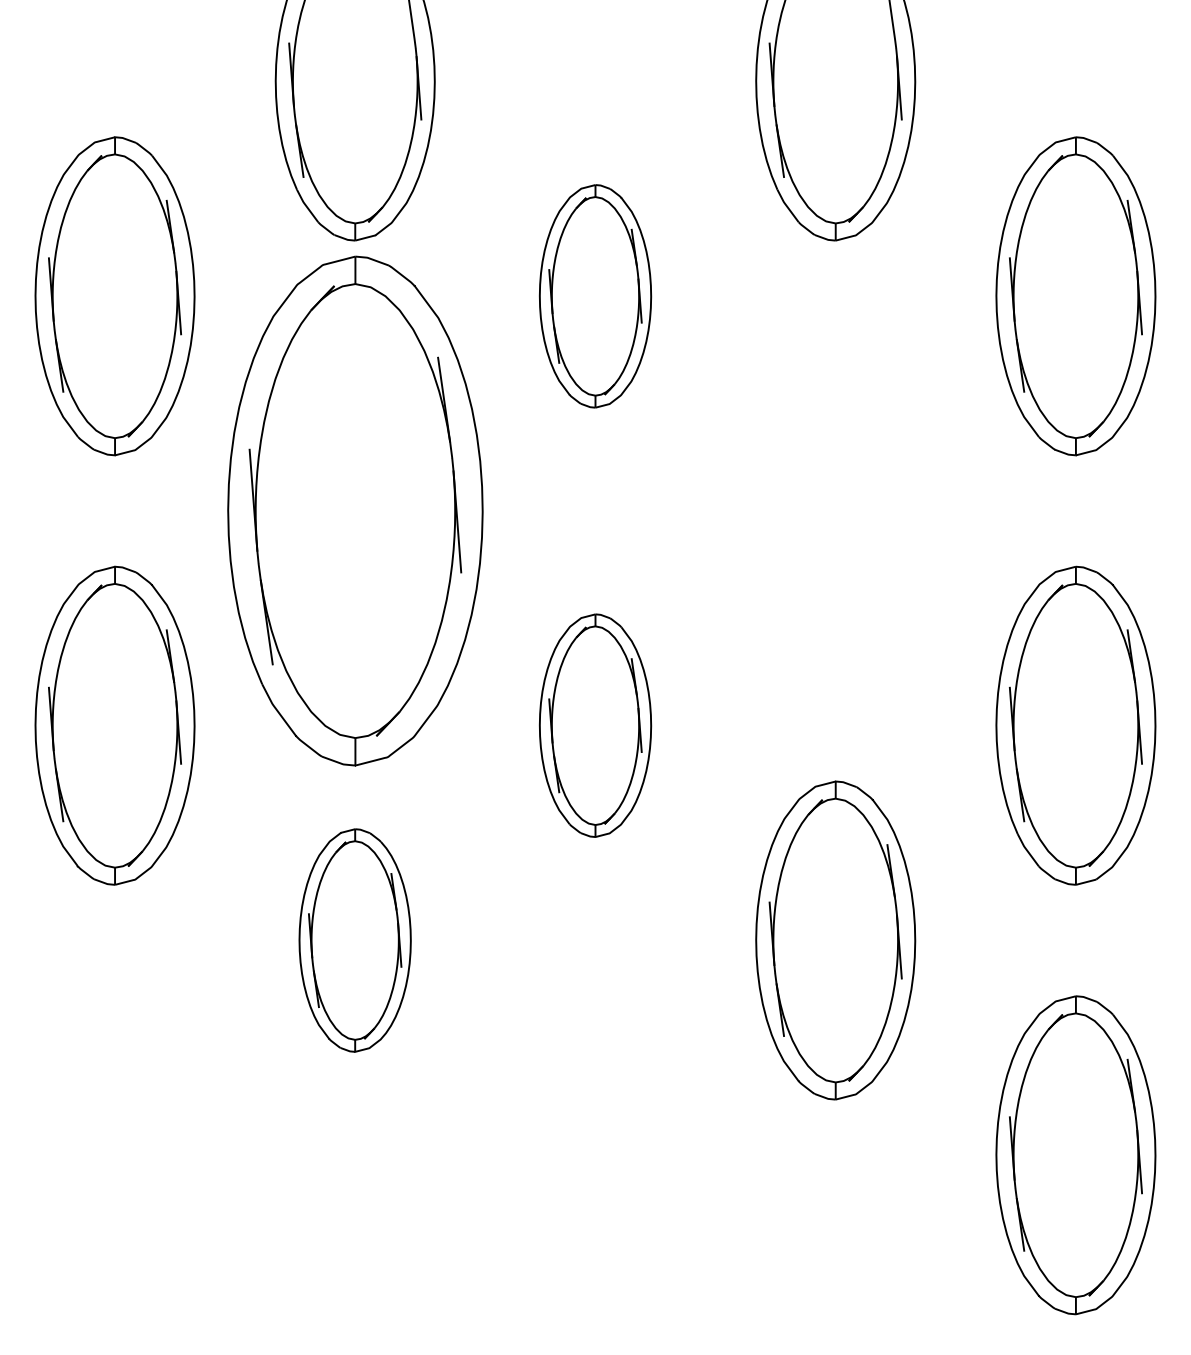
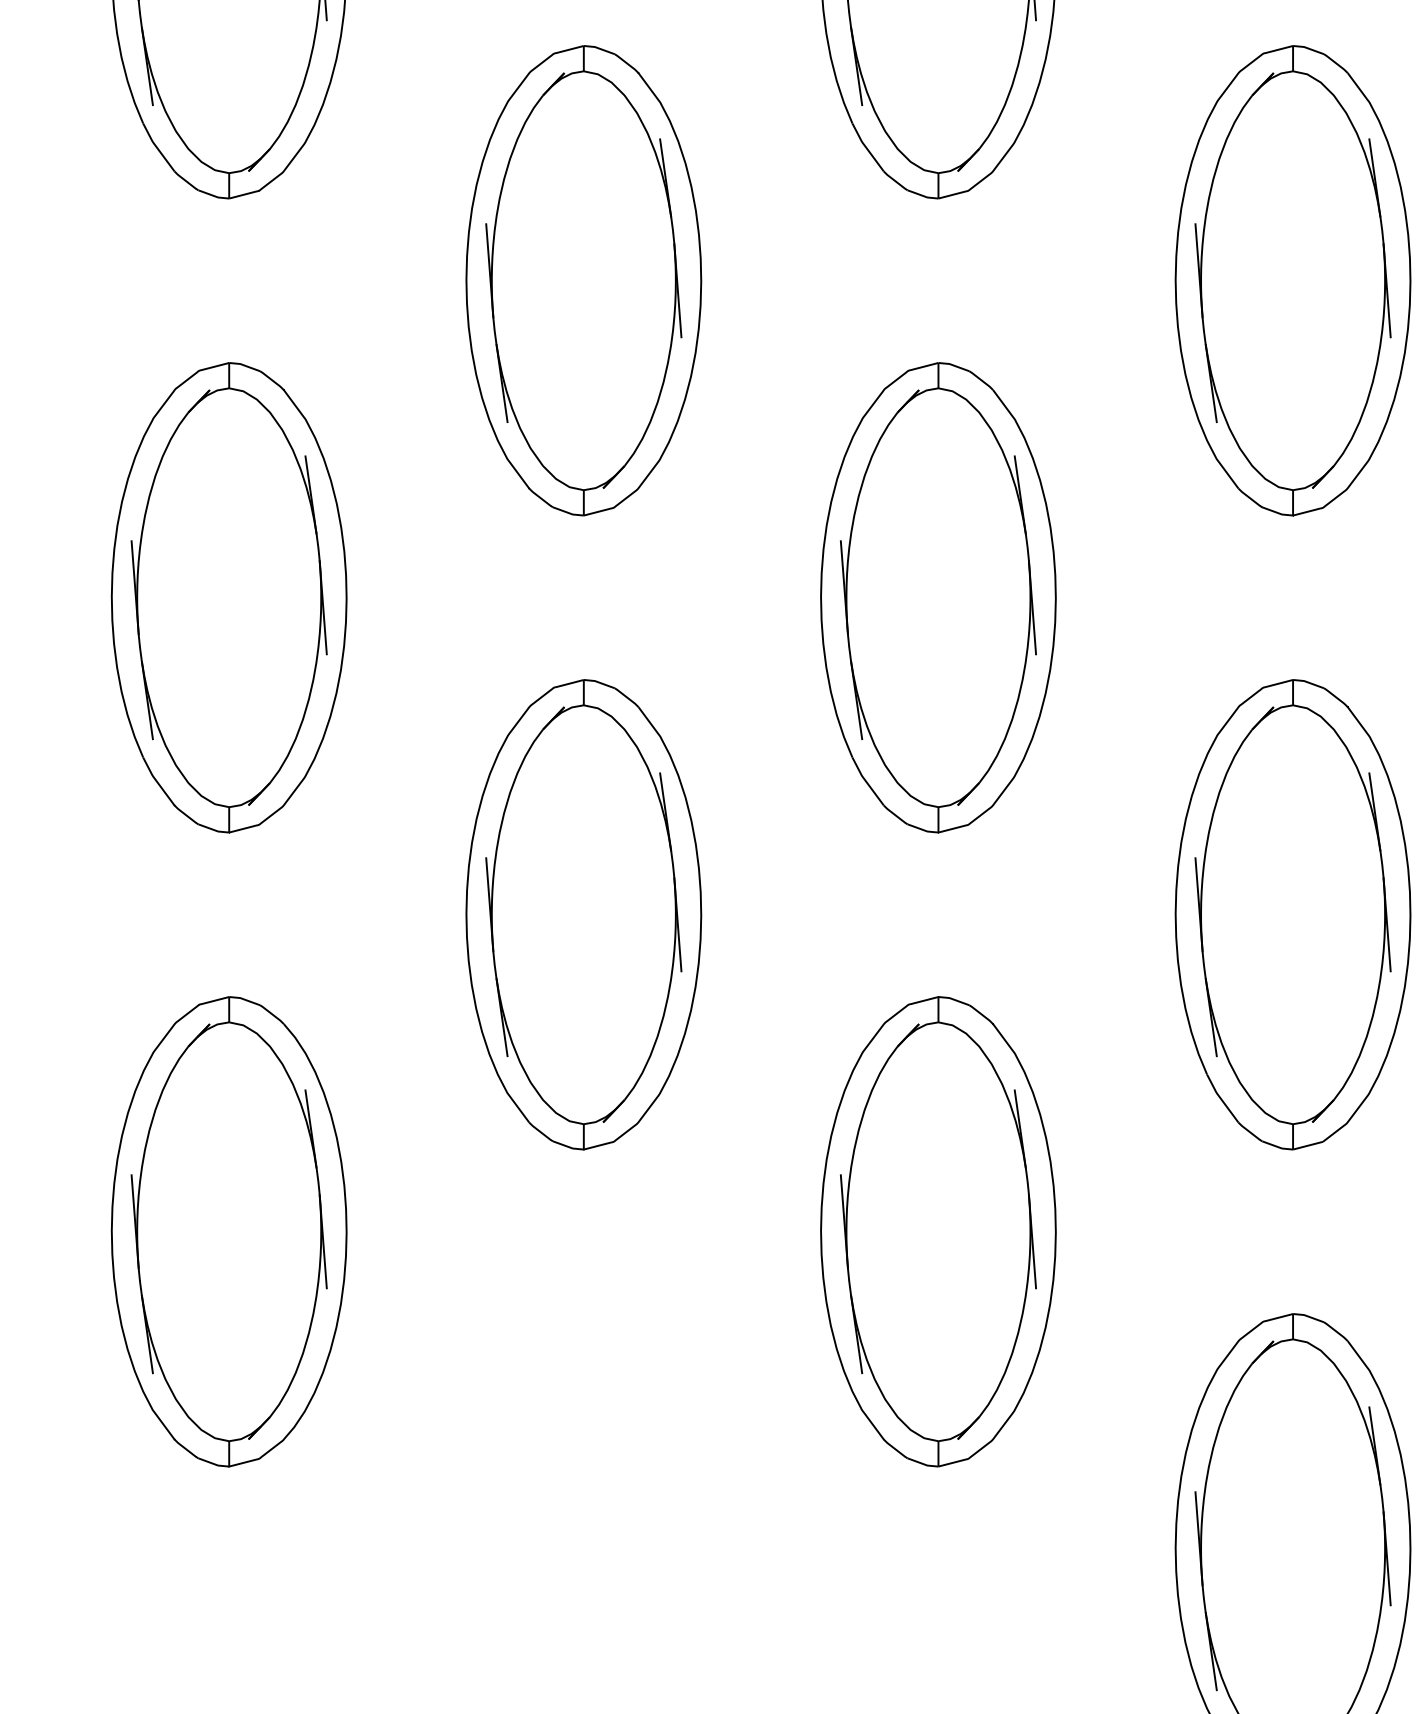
part: (595, 296) -> (583, 281), size x1.43
part: (354, 510) -> (228, 596), size x0.62
part: (835, 510) -> (938, 596), added
part: (595, 725) -> (583, 914), size x1.43
part: (354, 940) -> (228, 1231), size x1.43

